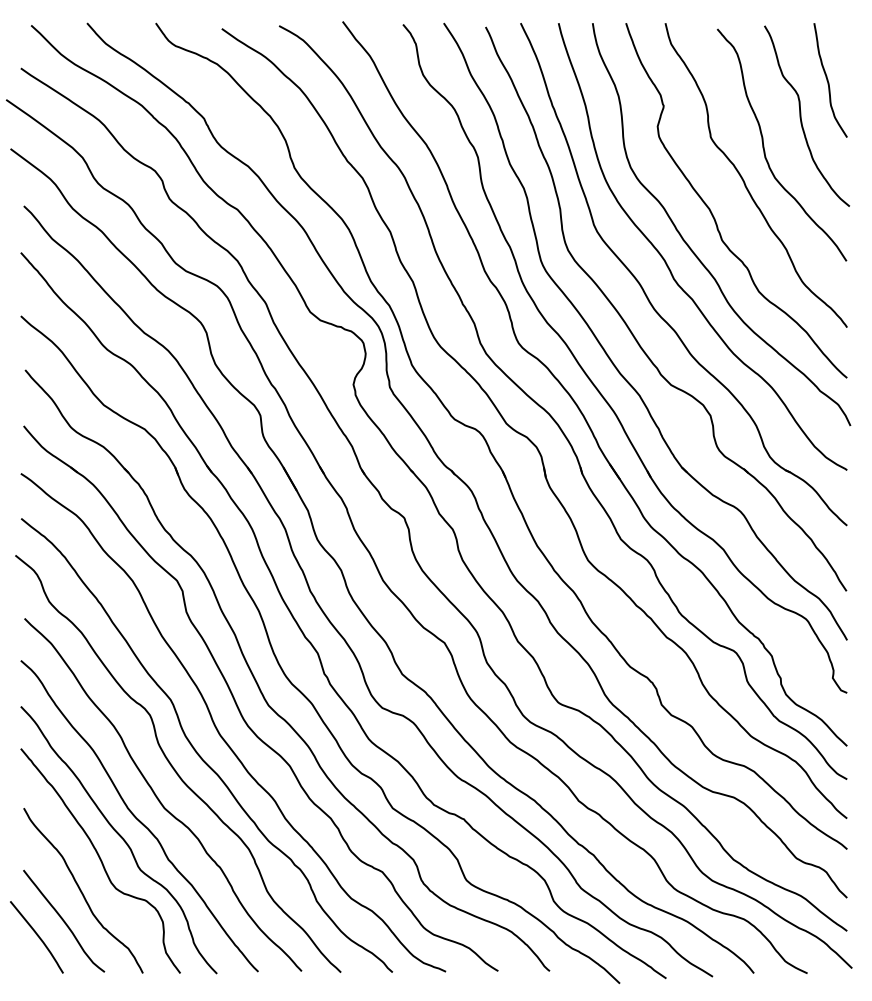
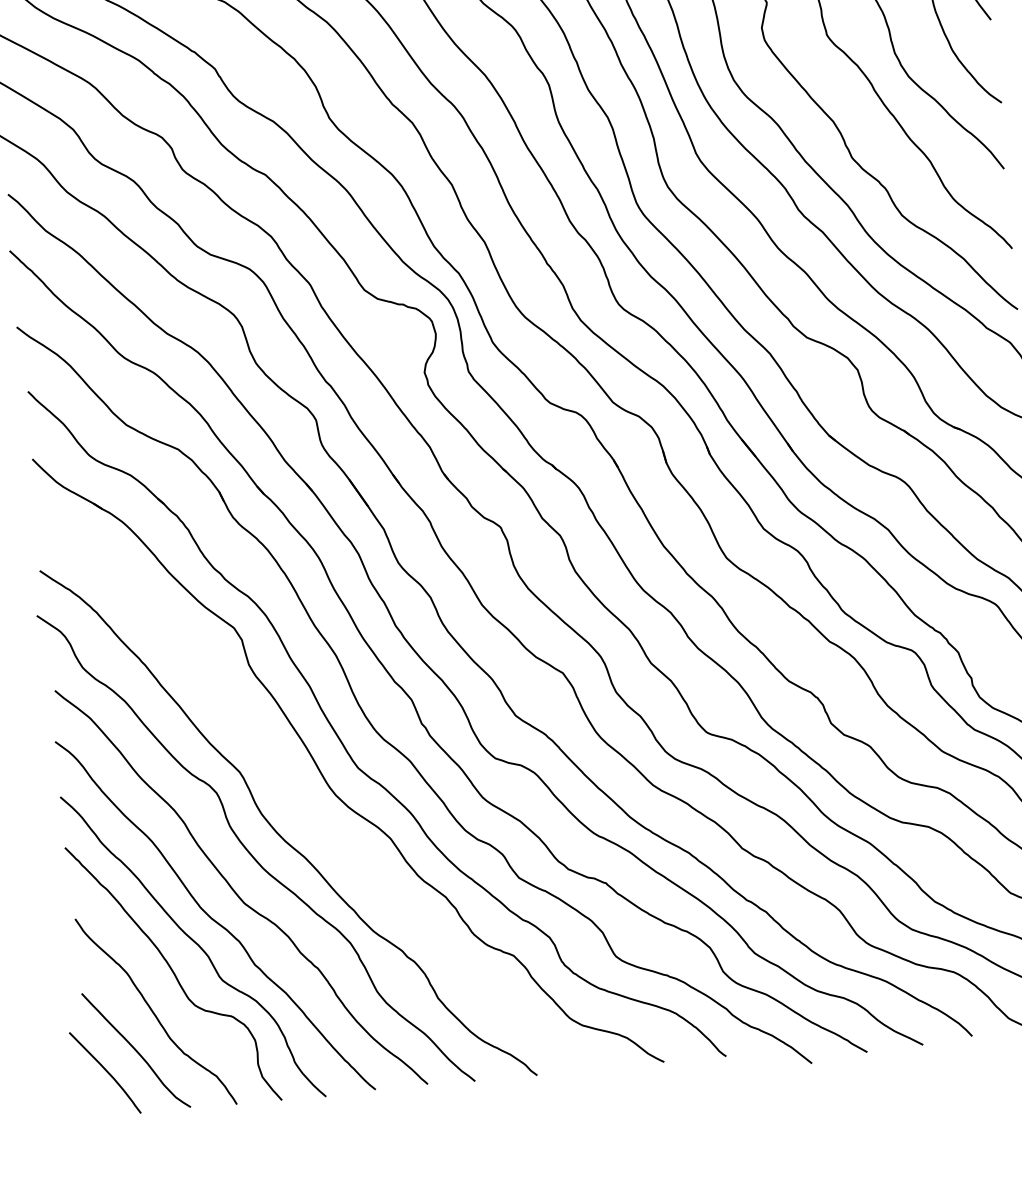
curve: (218, 729) -> (300, 802), removed

